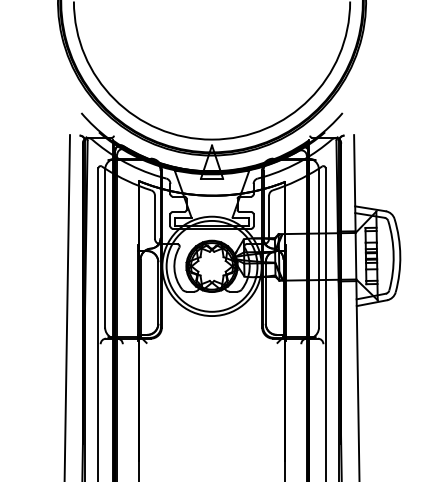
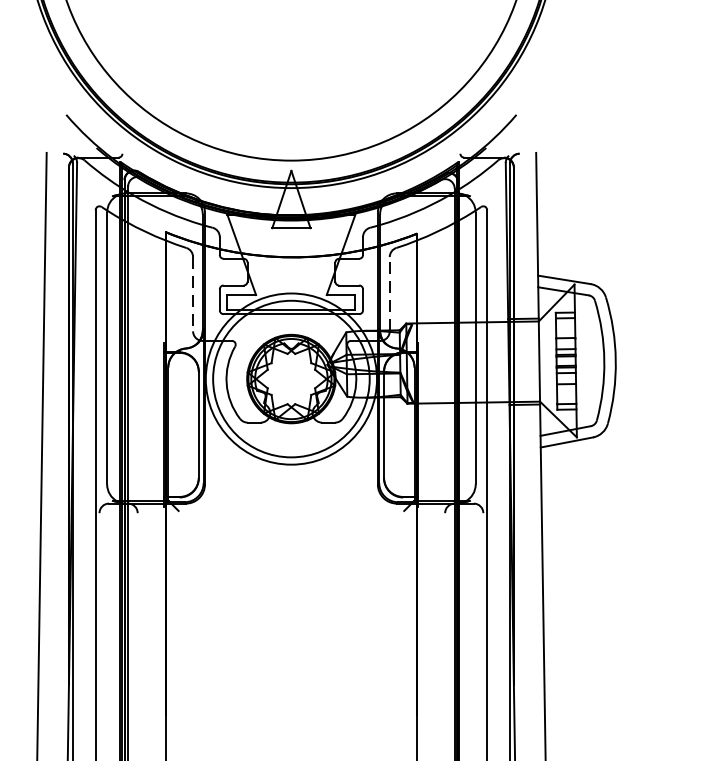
line: (154, 217) -> (192, 294), solid -> dashed
line: (269, 217) -> (390, 294), solid -> dashed

